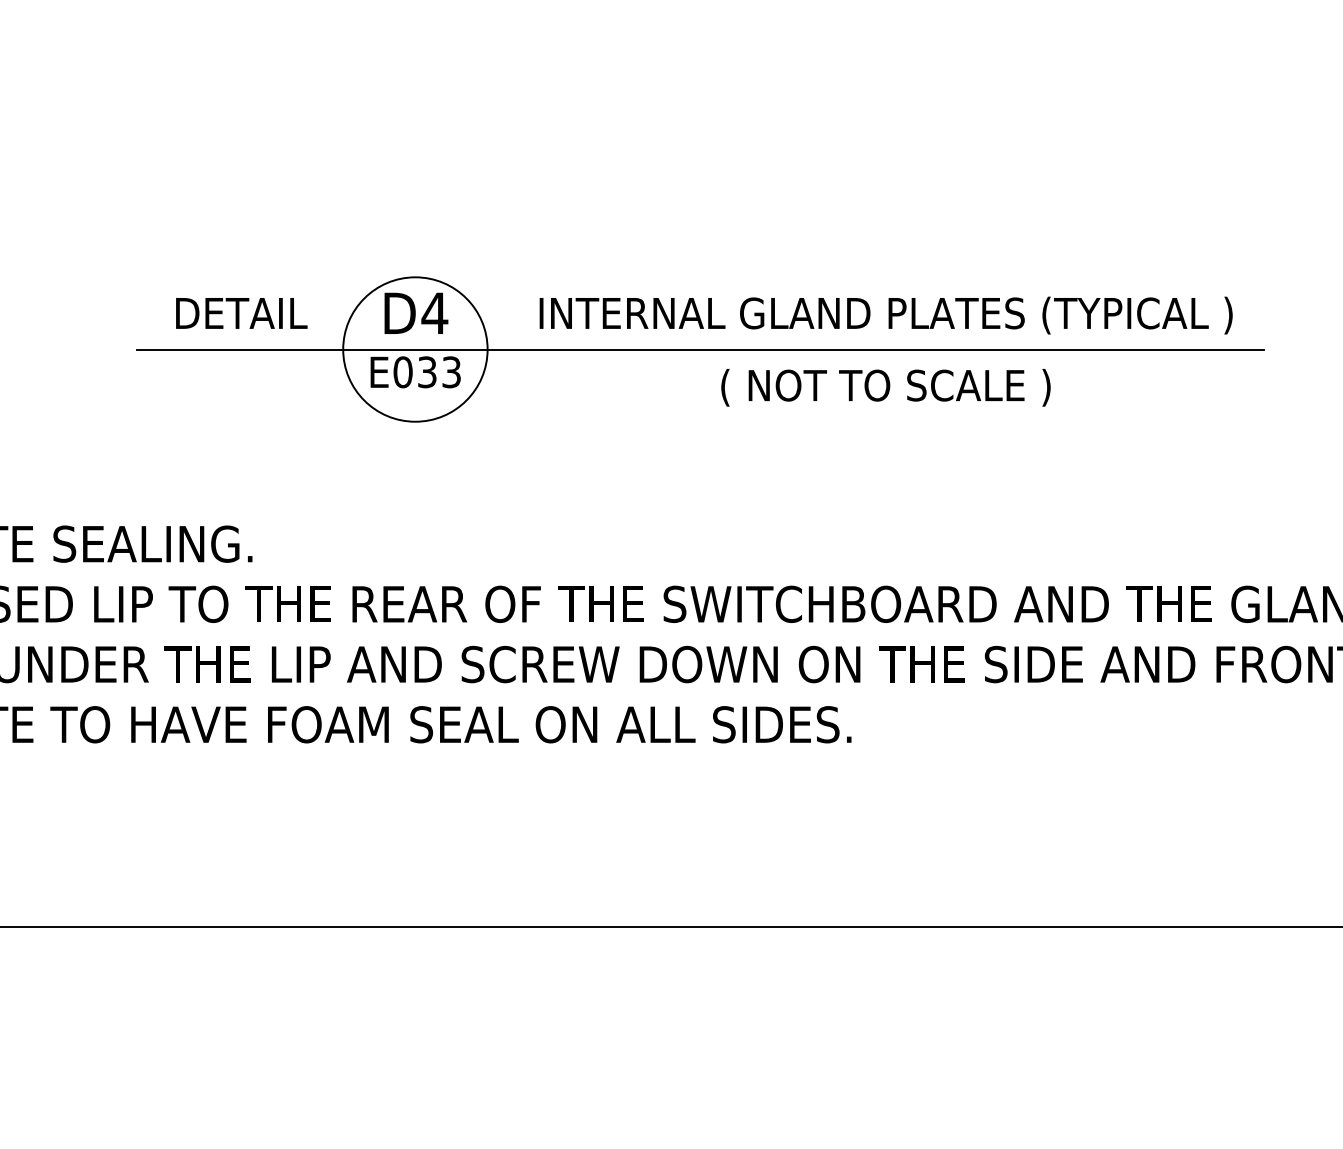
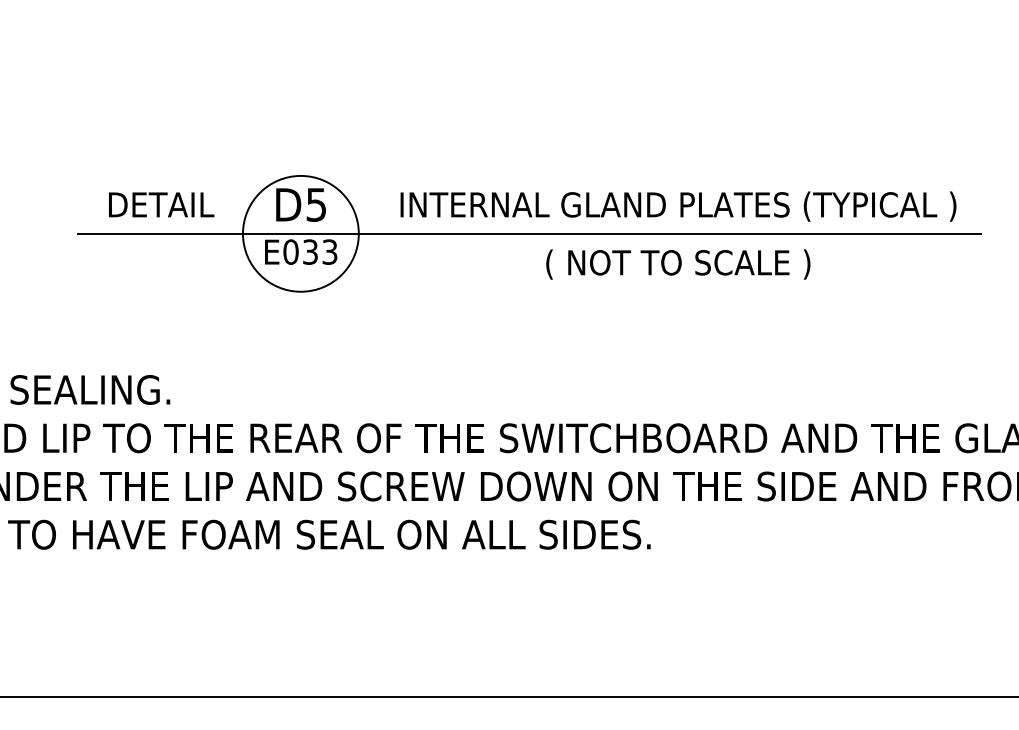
text: (434, 313) -> (316, 204), D4 -> D5

